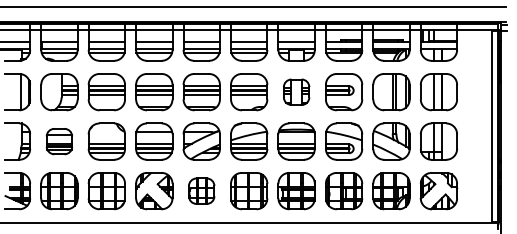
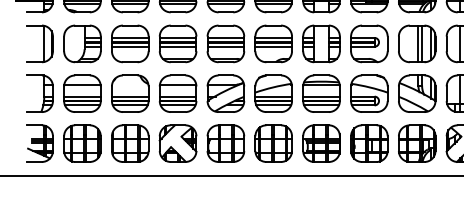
part: (296, 92) -> (321, 44), size x1.43
part: (59, 141) -> (82, 93), size x1.43
part: (201, 191) -> (225, 144), size x1.43

